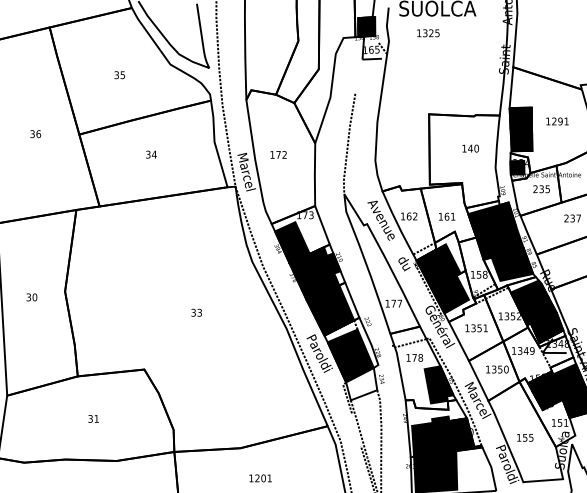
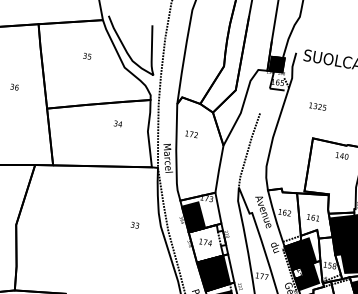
text: (428, 33) -> (317, 106), moved
text: (119, 75) -> (87, 56), moved
text: (35, 134) -> (14, 87), moved
text: (470, 148) -> (342, 155), moved
text: (151, 154) -> (118, 123), moved
text: (278, 154) -> (191, 134), moved
fill: (314, 273) -> (206, 243), removed
fill: (439, 291) -> (297, 273), removed
text: (196, 312) -> (135, 225), moved

